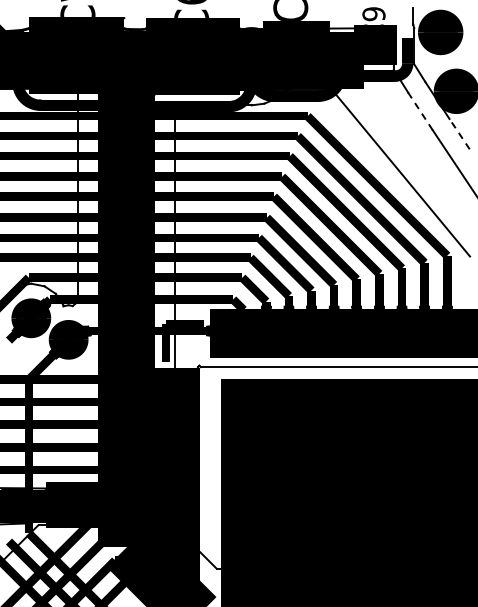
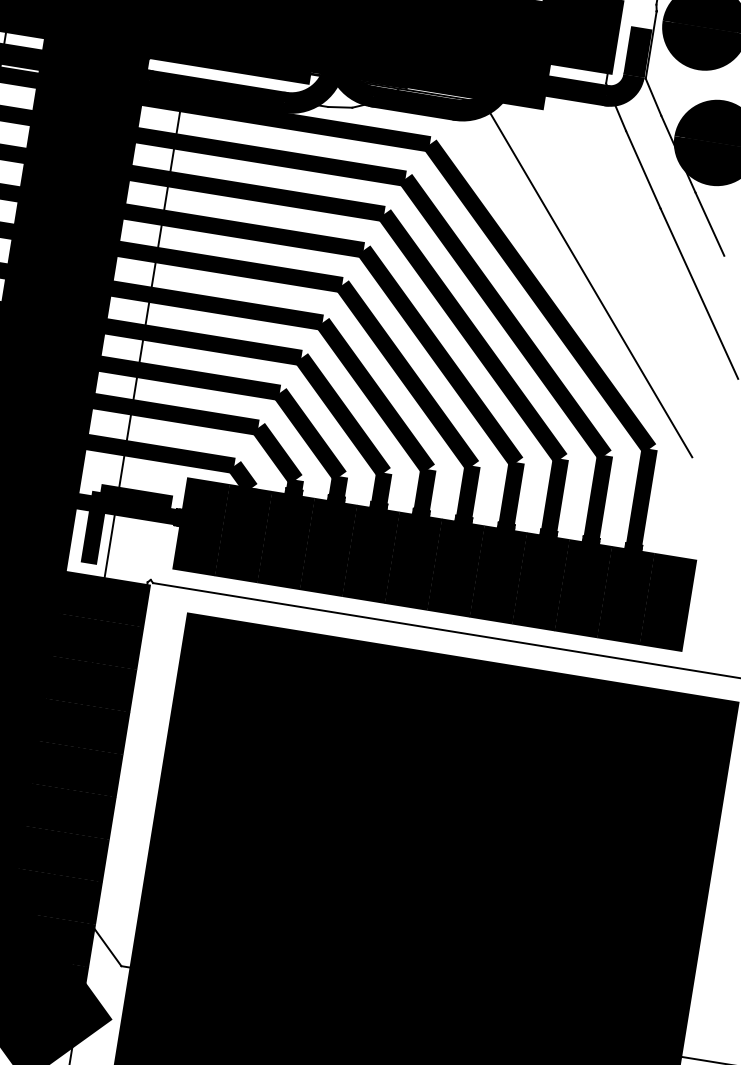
line: (420, 111) -> (643, 169), dashed -> solid
line: (459, 133) -> (709, 223), dashed -> solid

